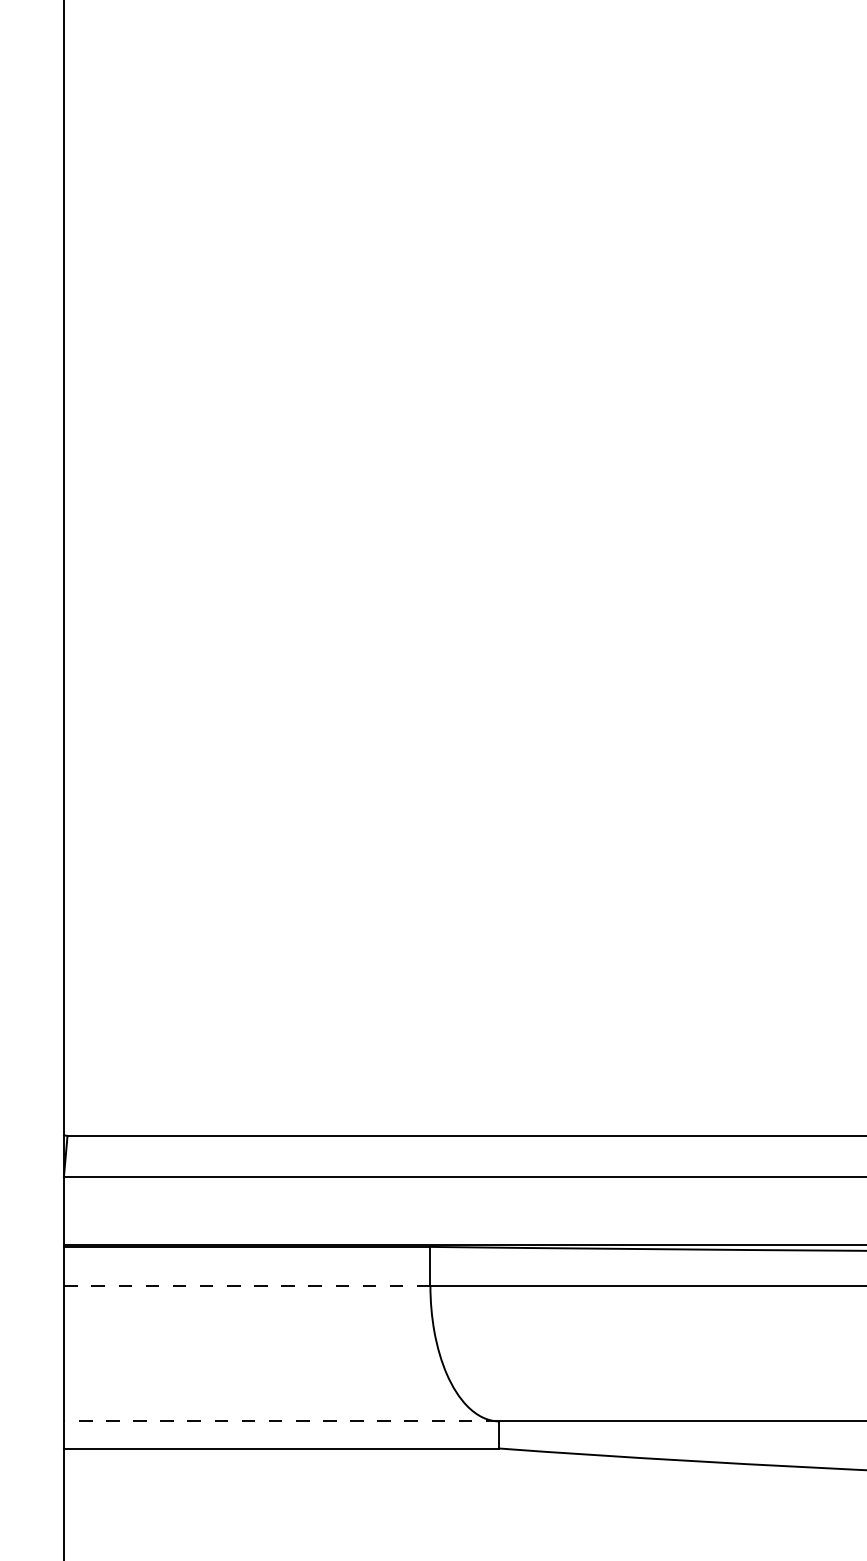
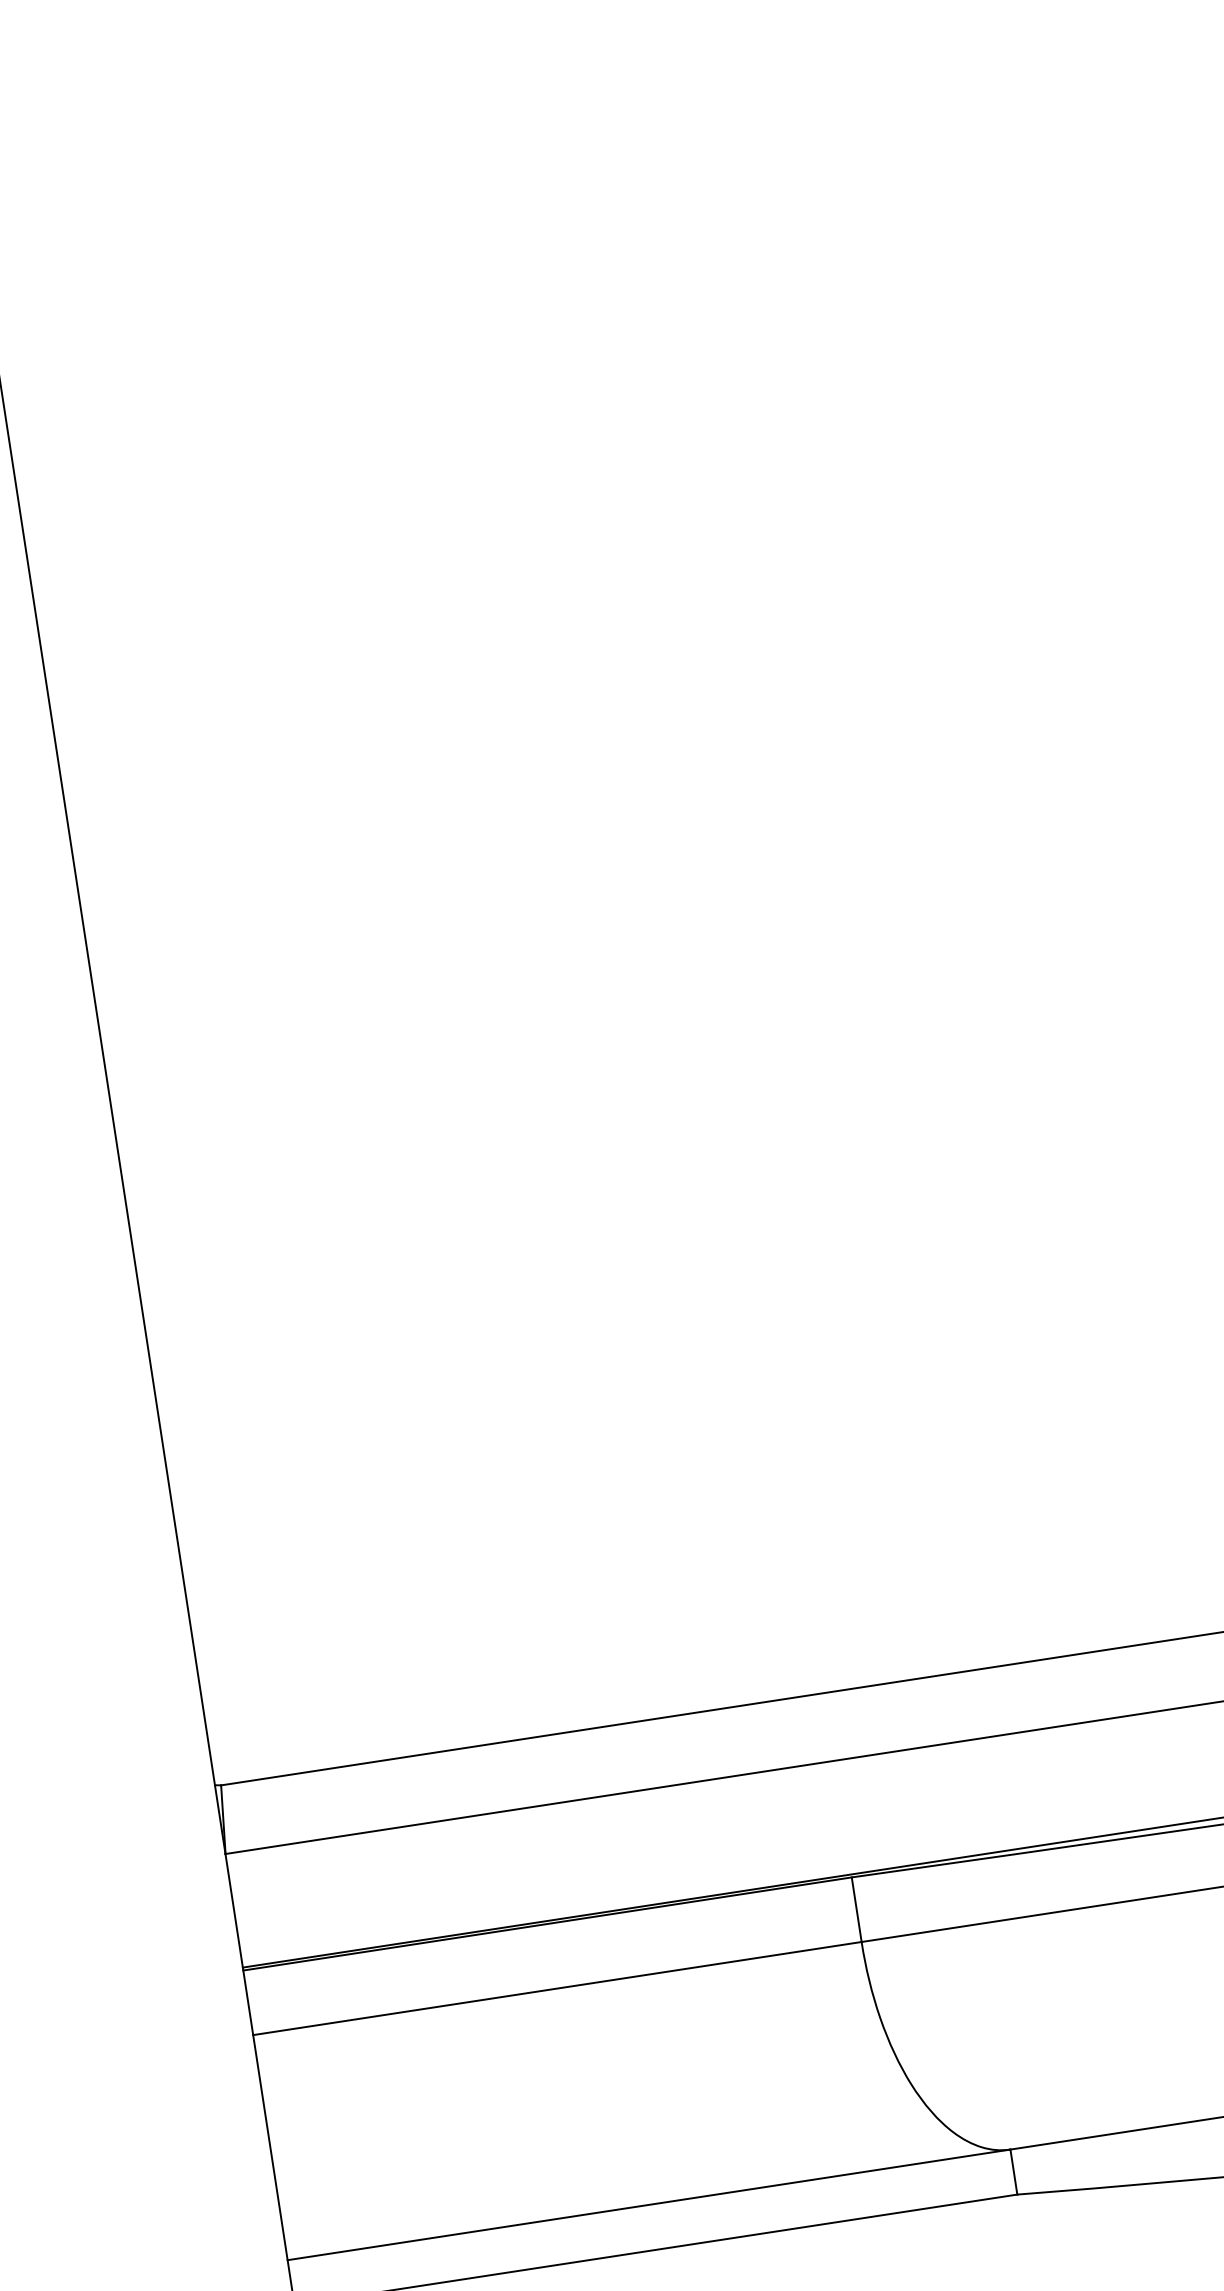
line: (246, 1285) -> (556, 1988), dashed -> solid
line: (281, 1421) -> (648, 2205), dashed -> solid

